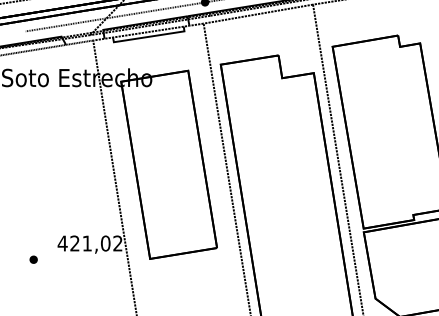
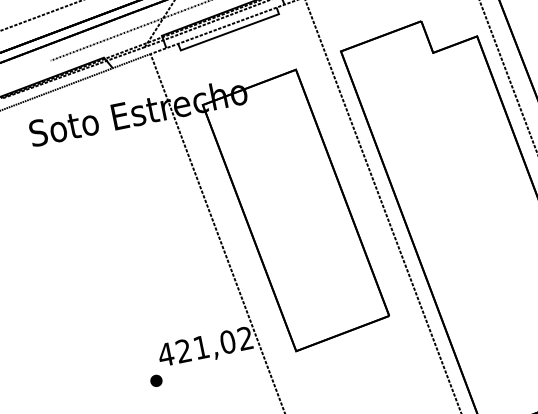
part: (33, 259) -> (156, 380), moved

